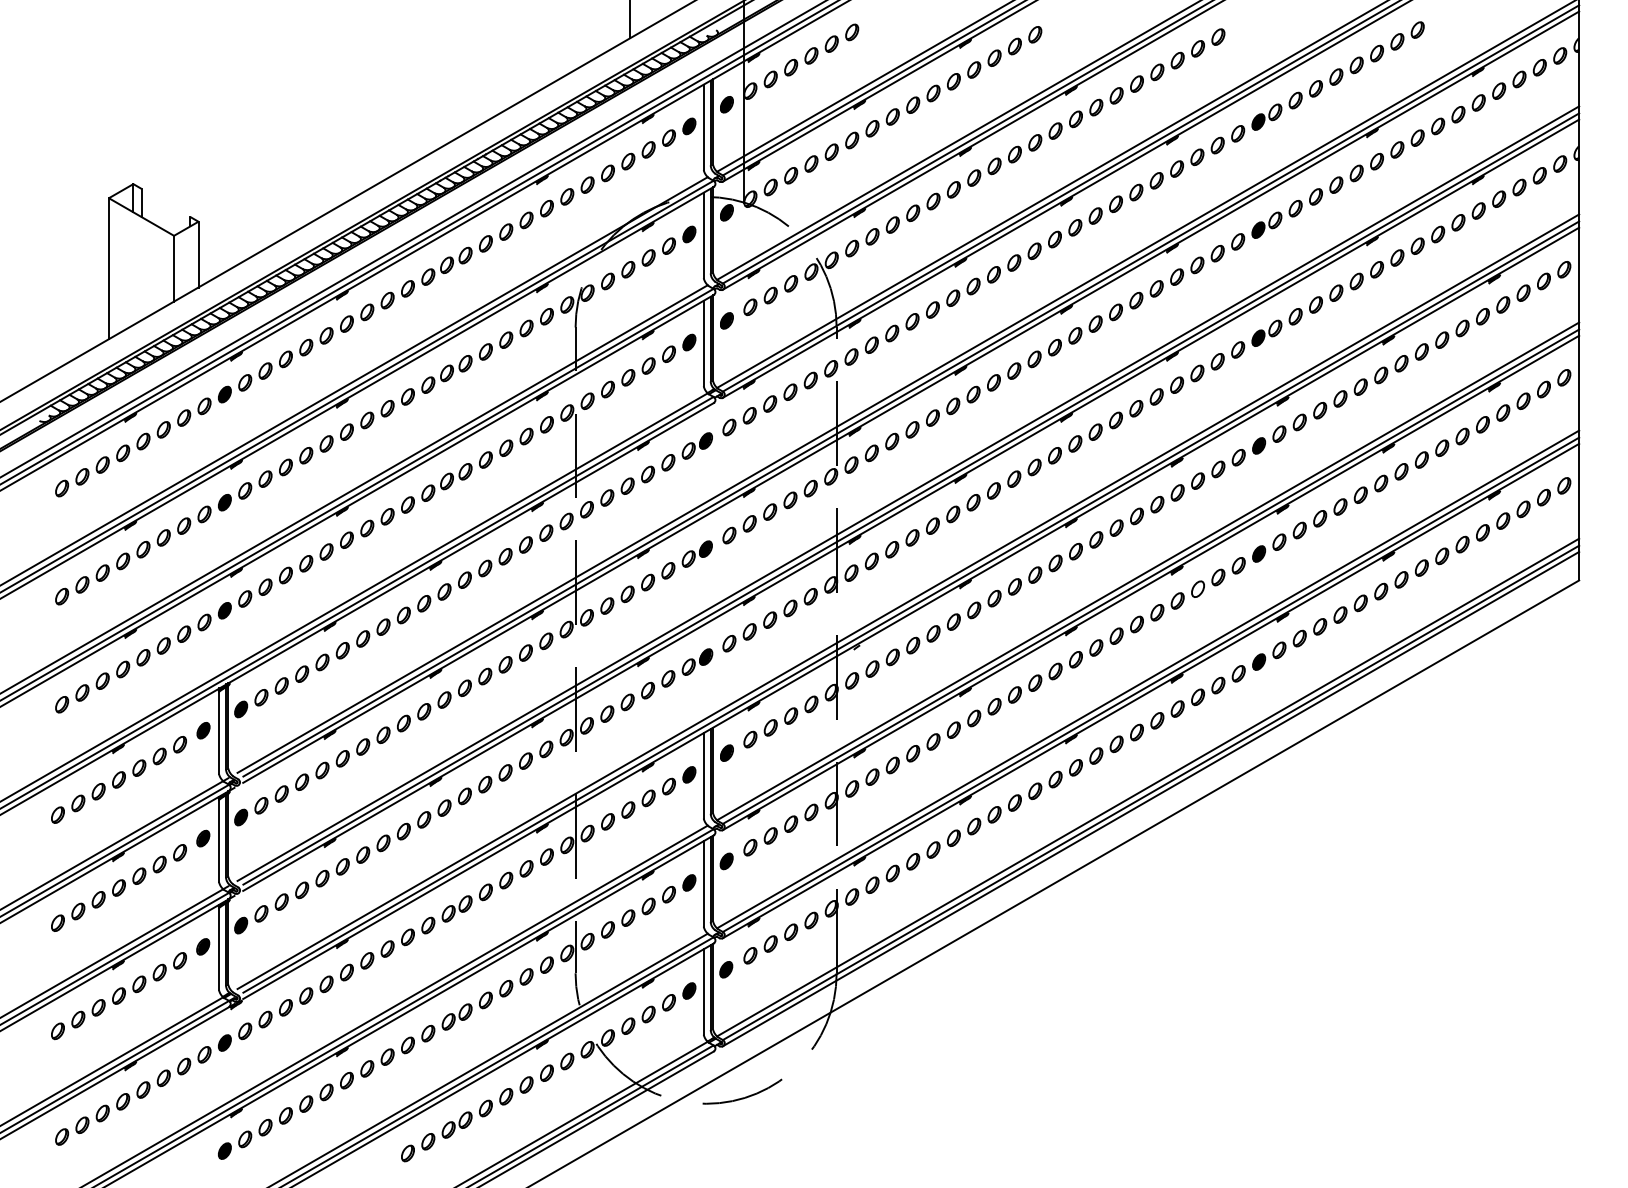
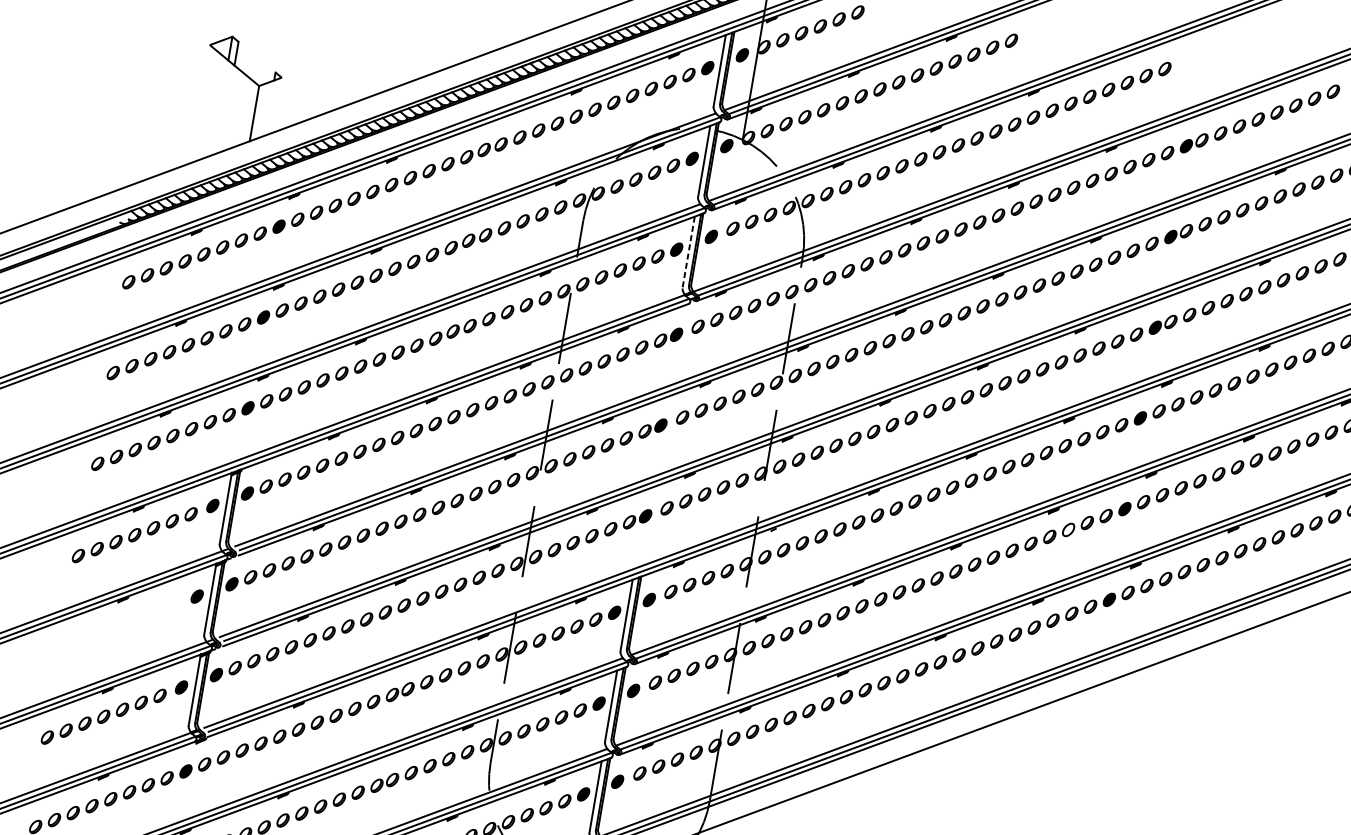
line: (198, 254) -> (277, 105), removed
line: (108, 268) -> (199, 104), removed
line: (703, 343) -> (688, 252), solid -> dashed
part: (118, 887) -> (118, 625), removed

